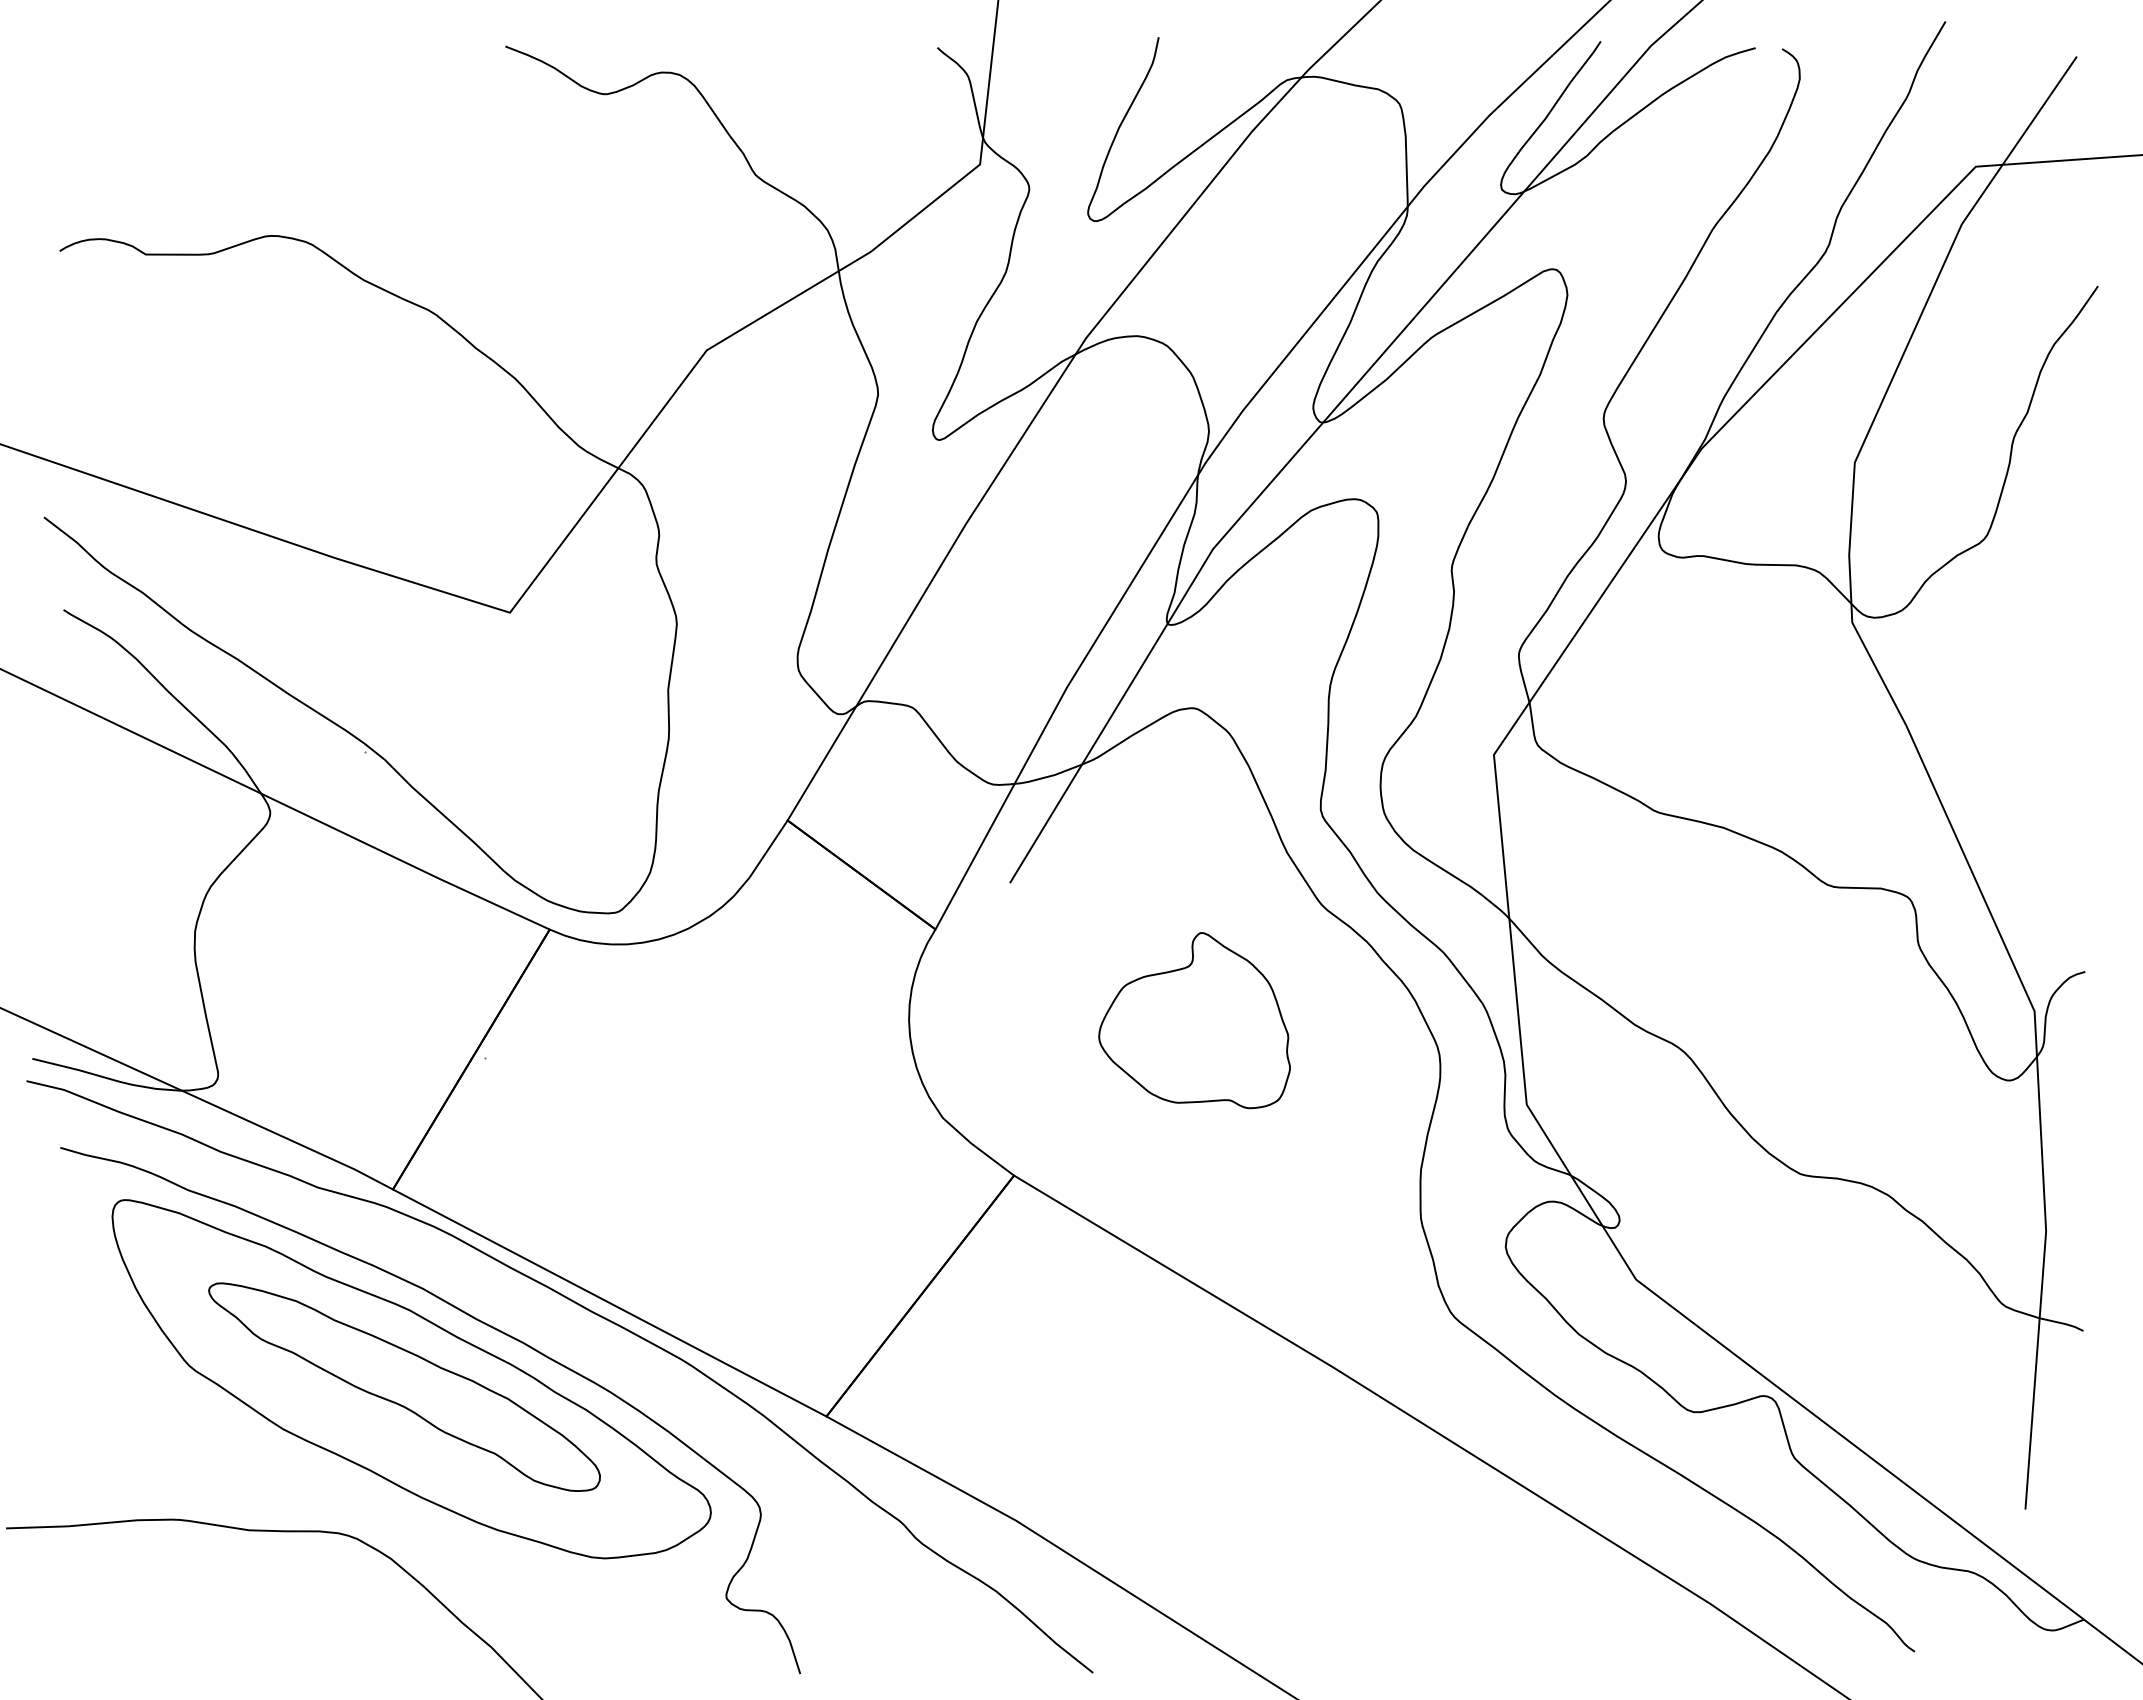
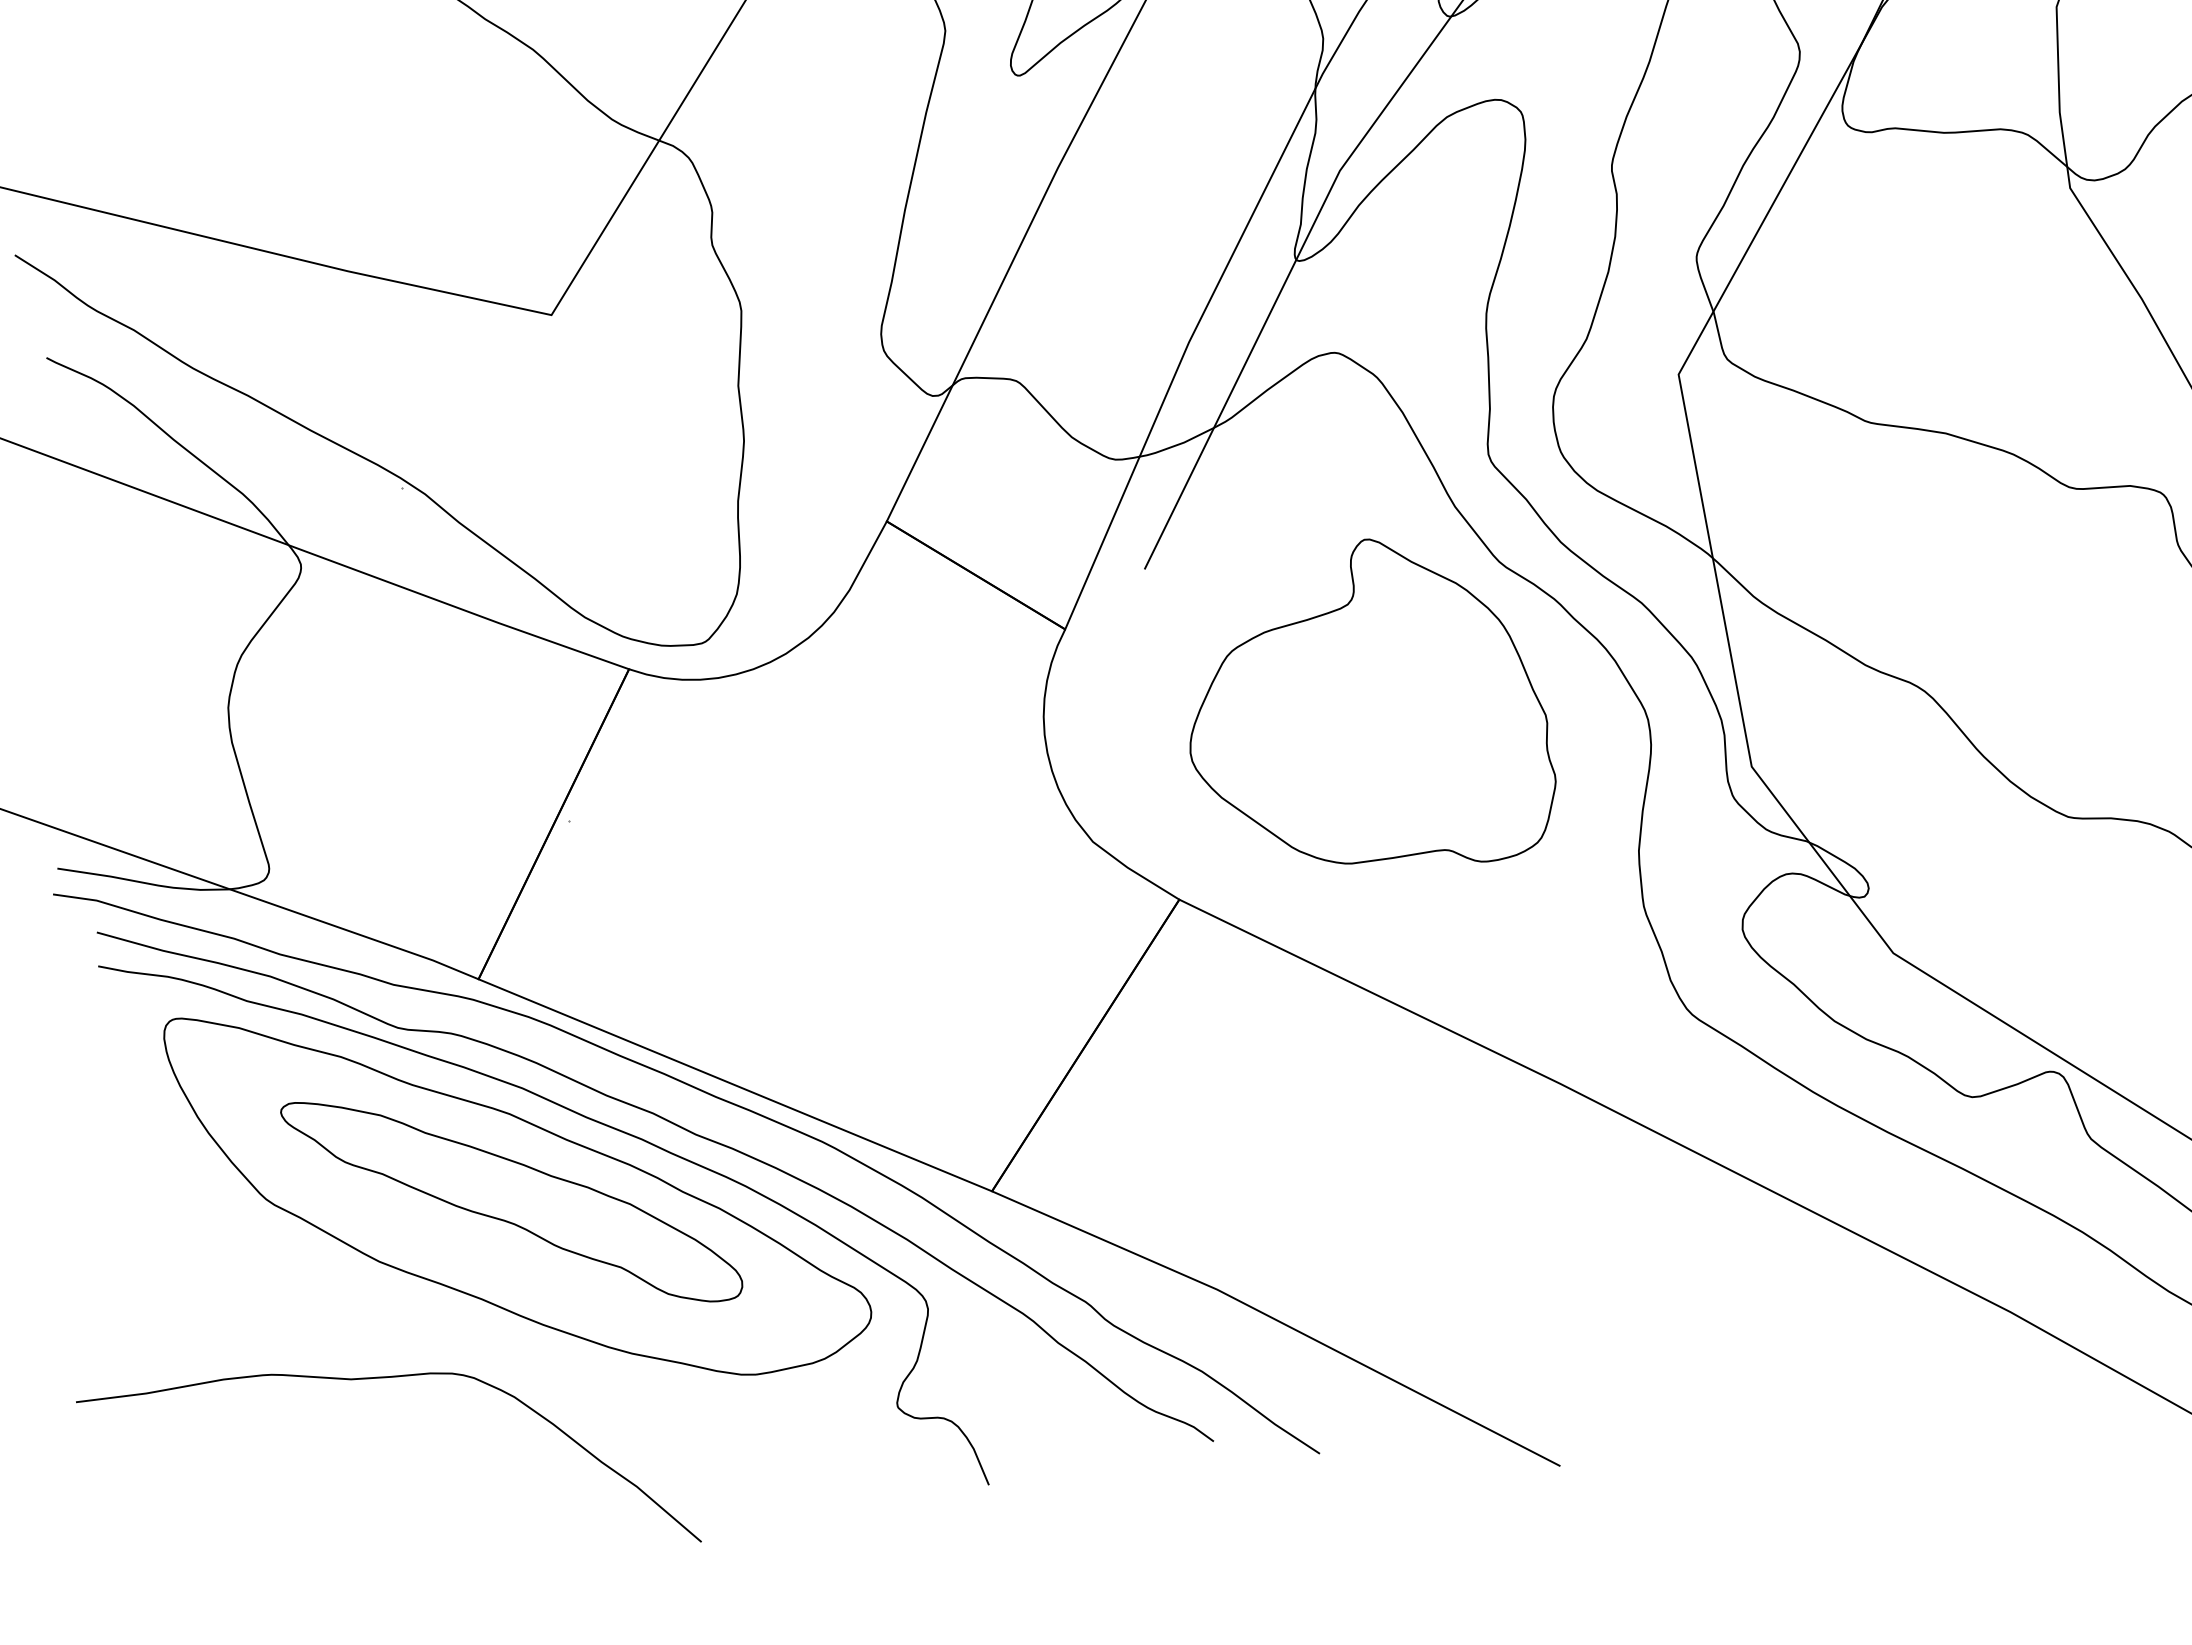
part: (1194, 1020) -> (1367, 705), size x1.67
curve: (561, 1338) -> (684, 1130), added

